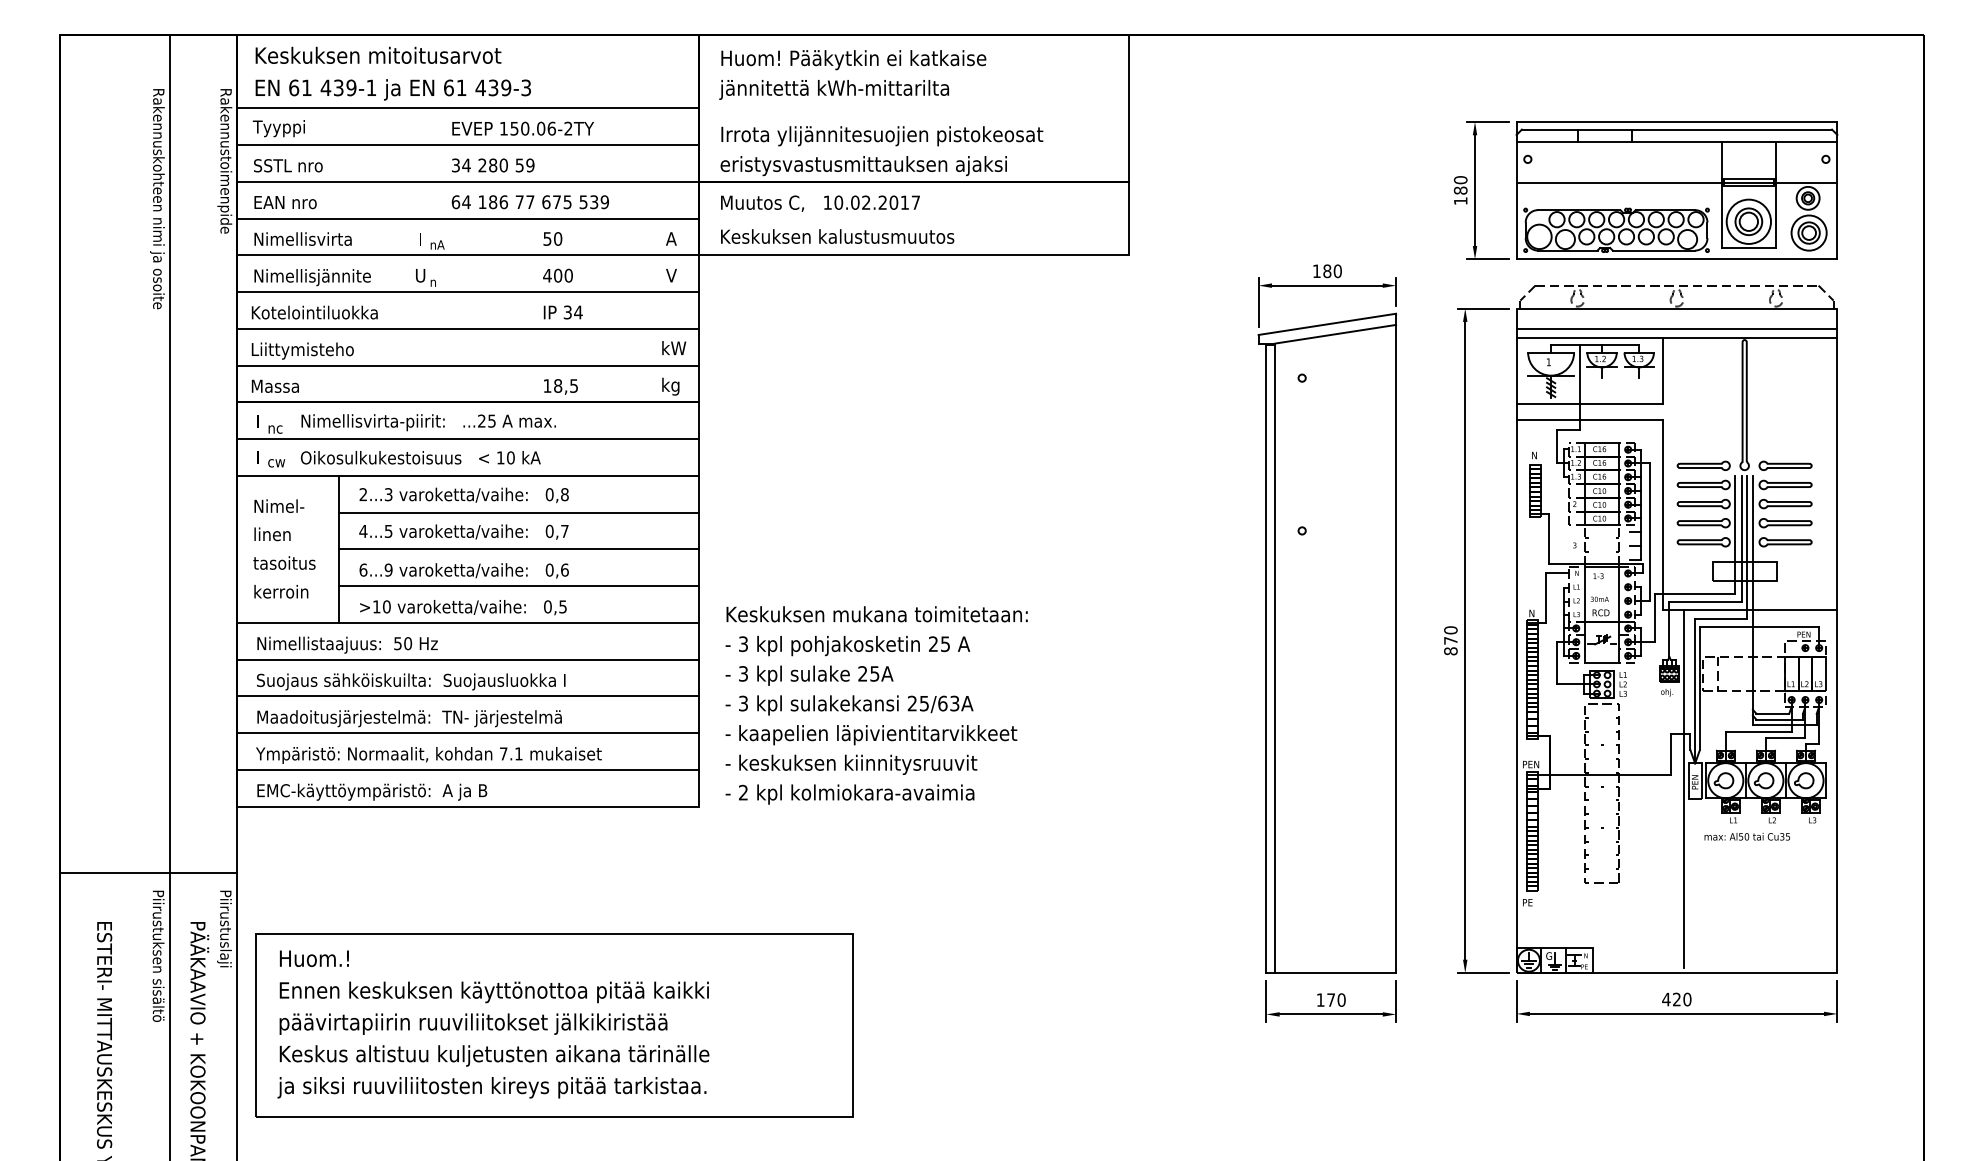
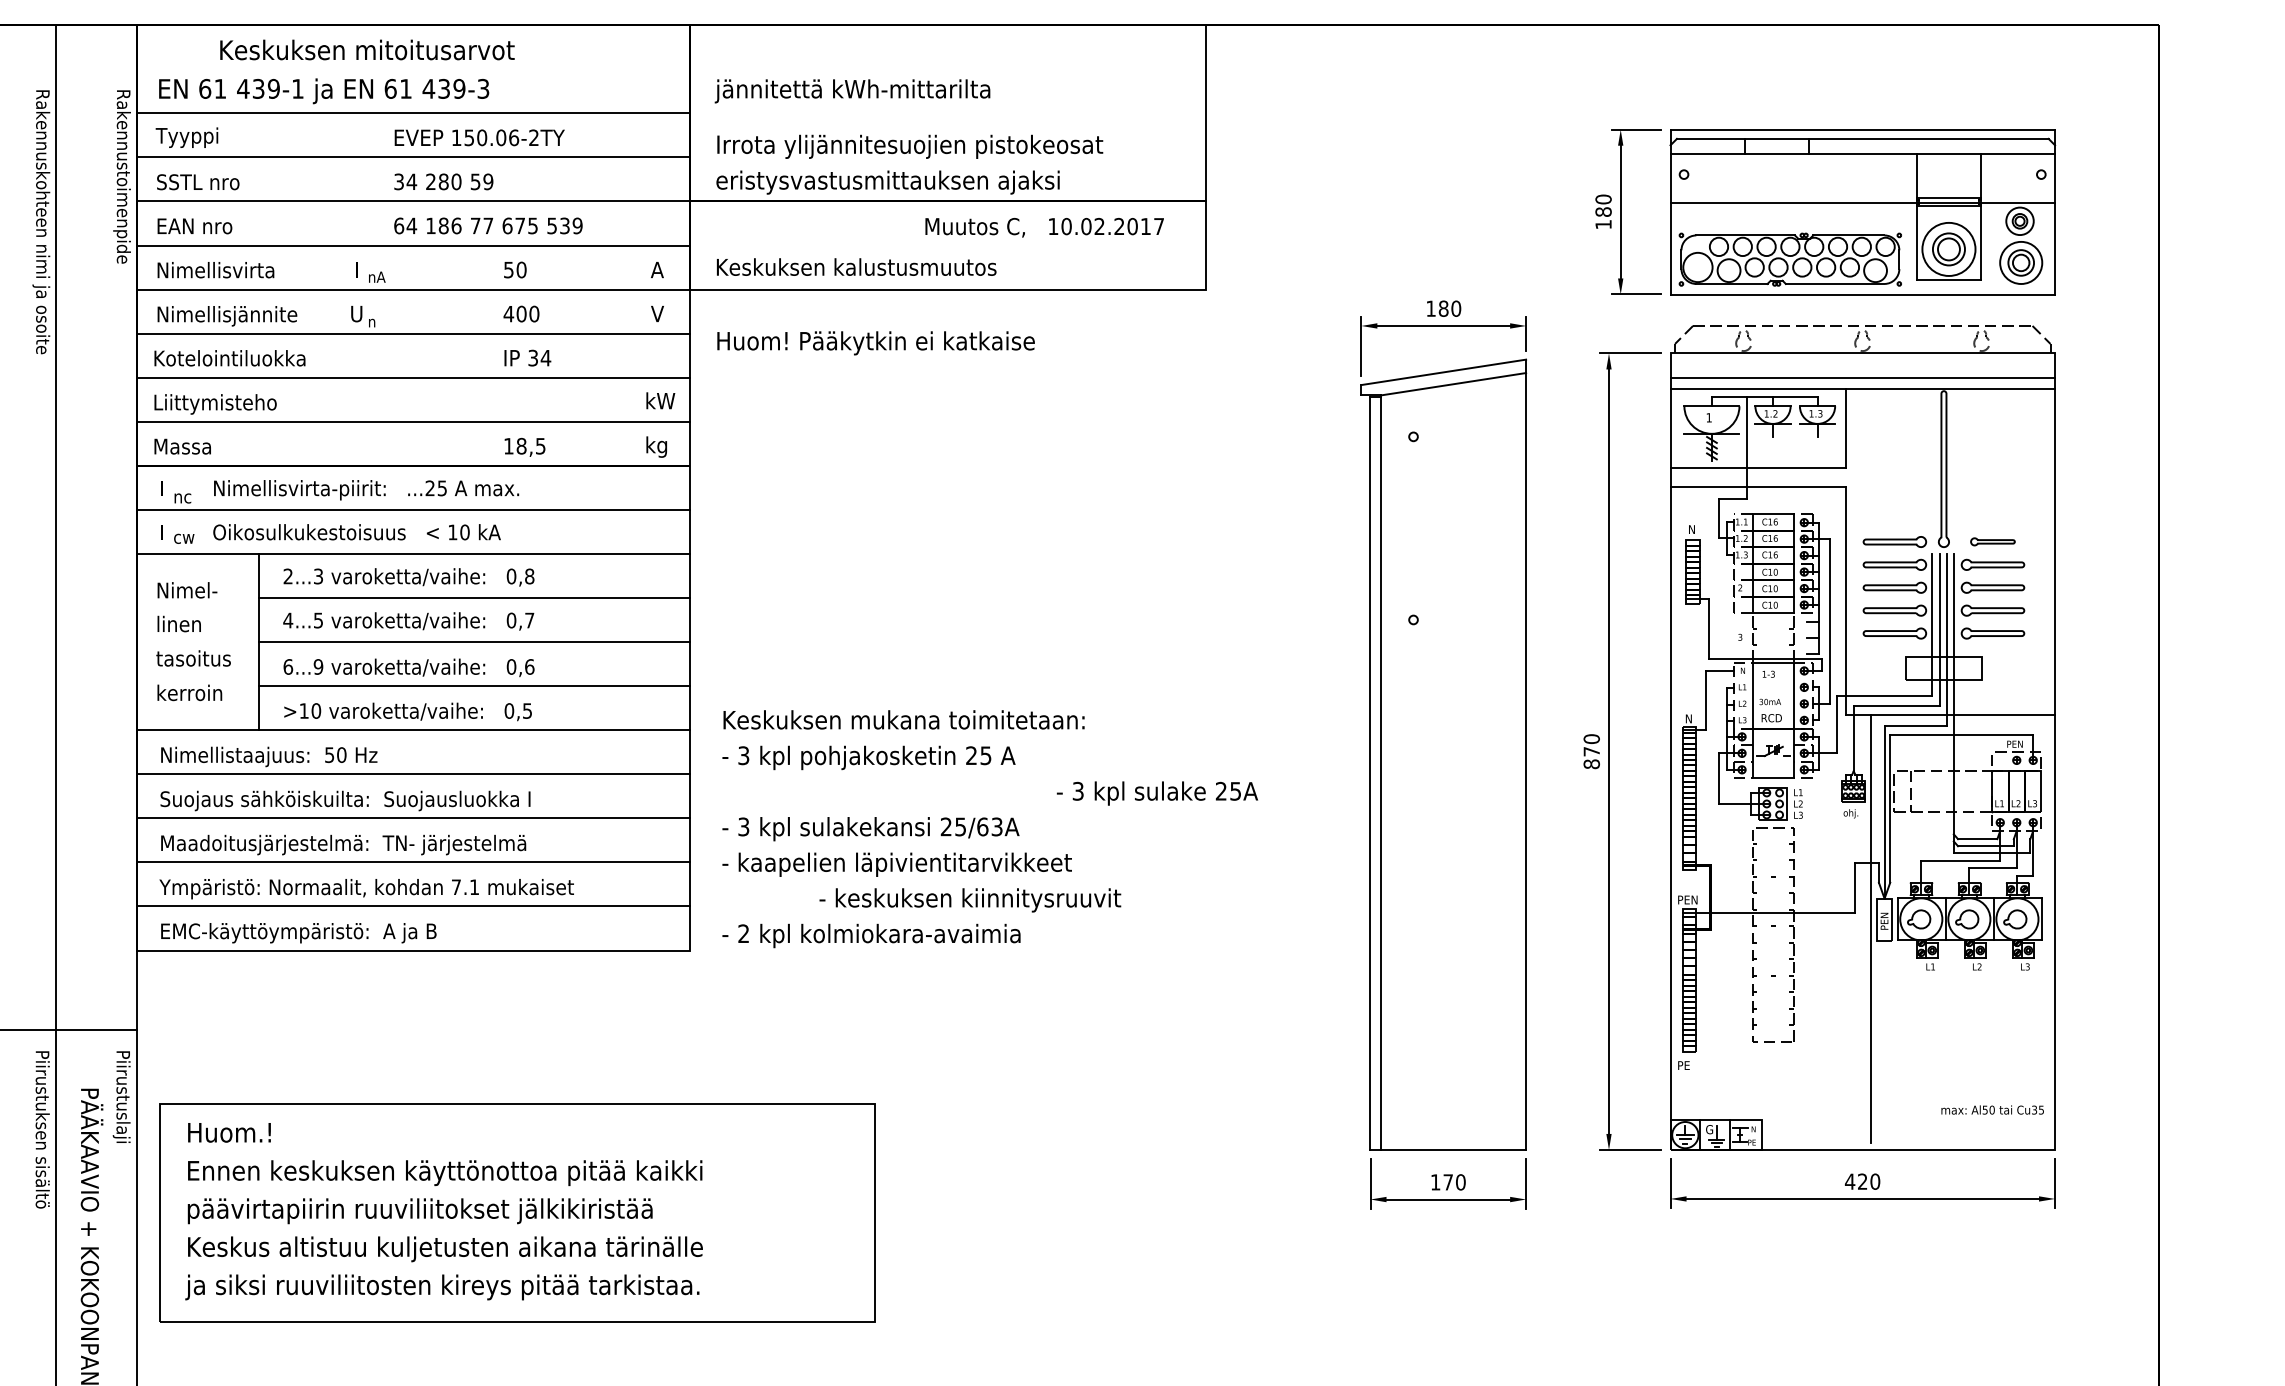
text: (378, 54) -> (367, 48), moved
text: (853, 60) -> (875, 343), moved
text: (820, 203) -> (1044, 227), moved
part: (1785, 465) -> (1992, 541), size x0.7
text: (809, 675) -> (1157, 793), moved
text: (851, 764) -> (970, 899), moved
text: (1747, 836) -> (1992, 1109), moved

